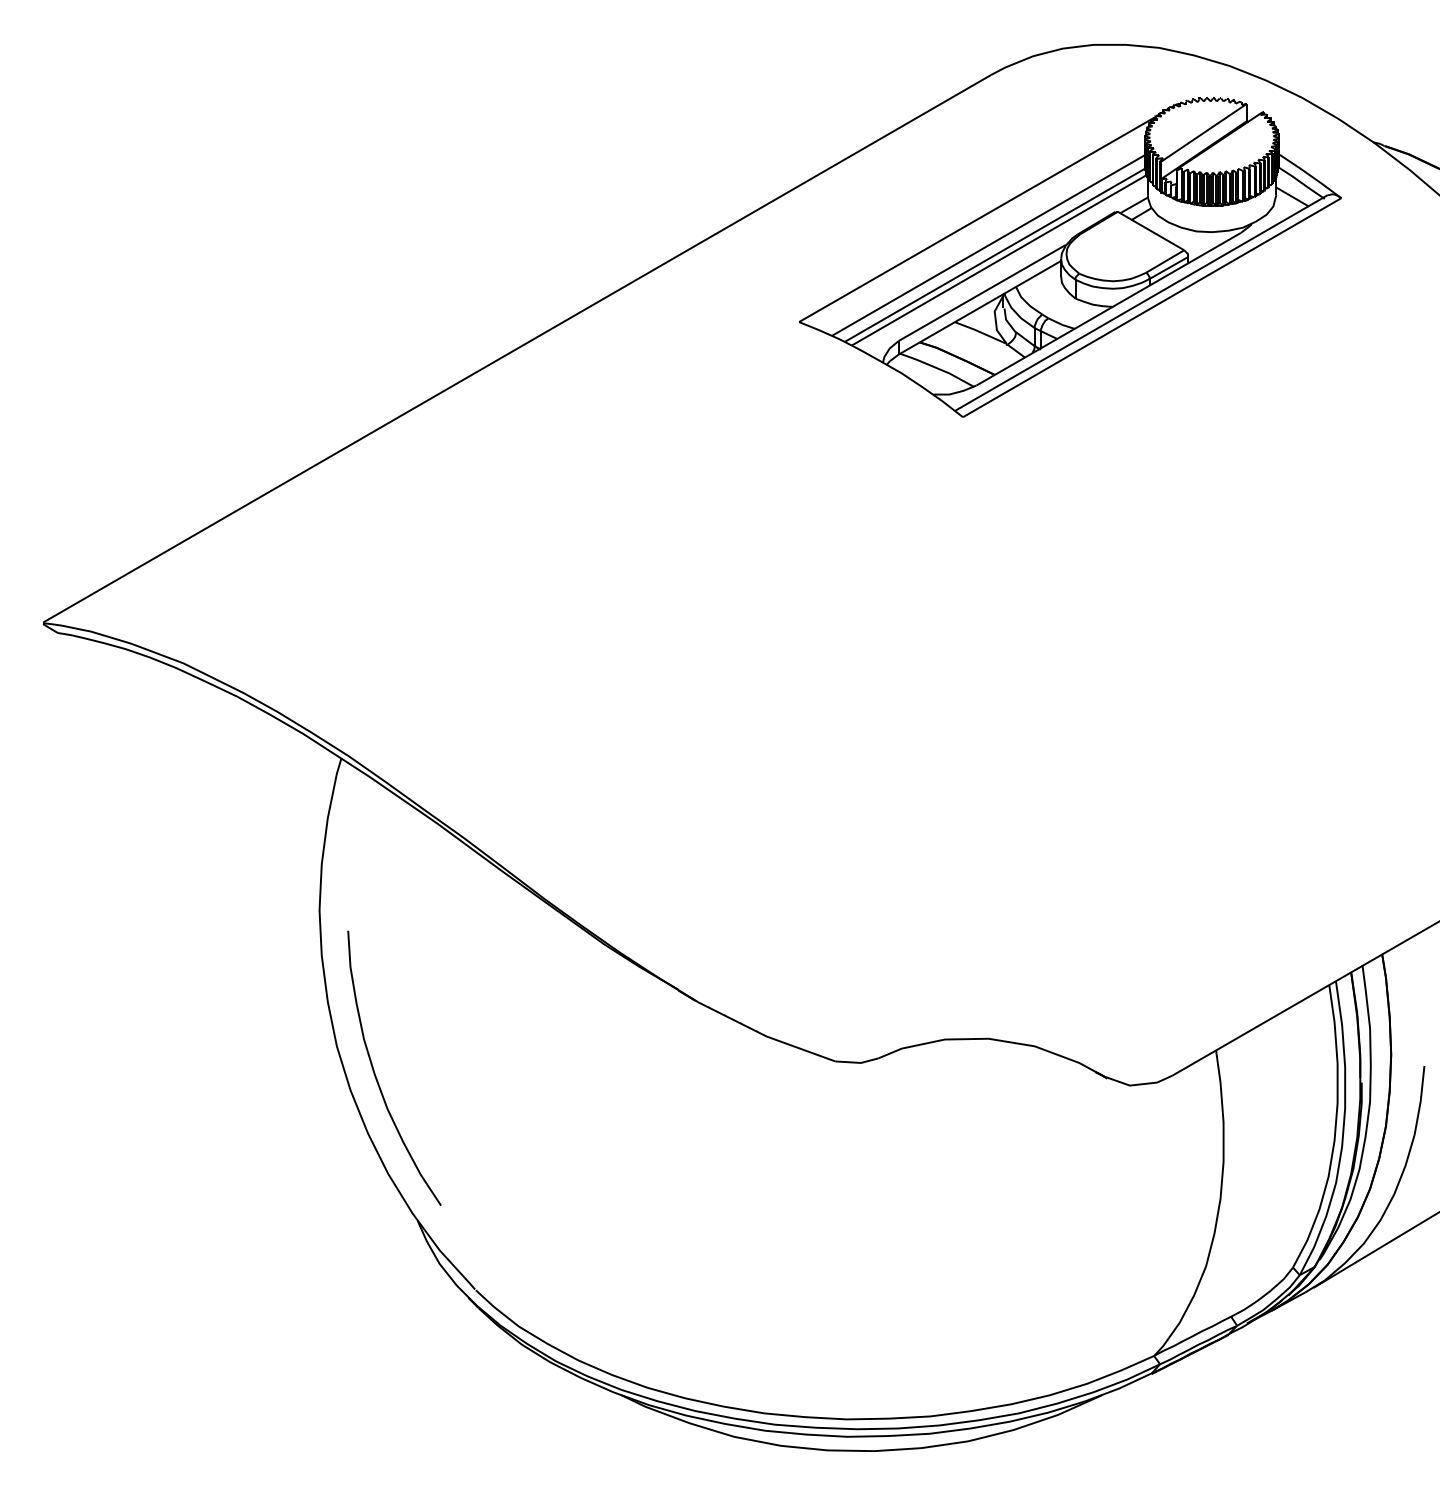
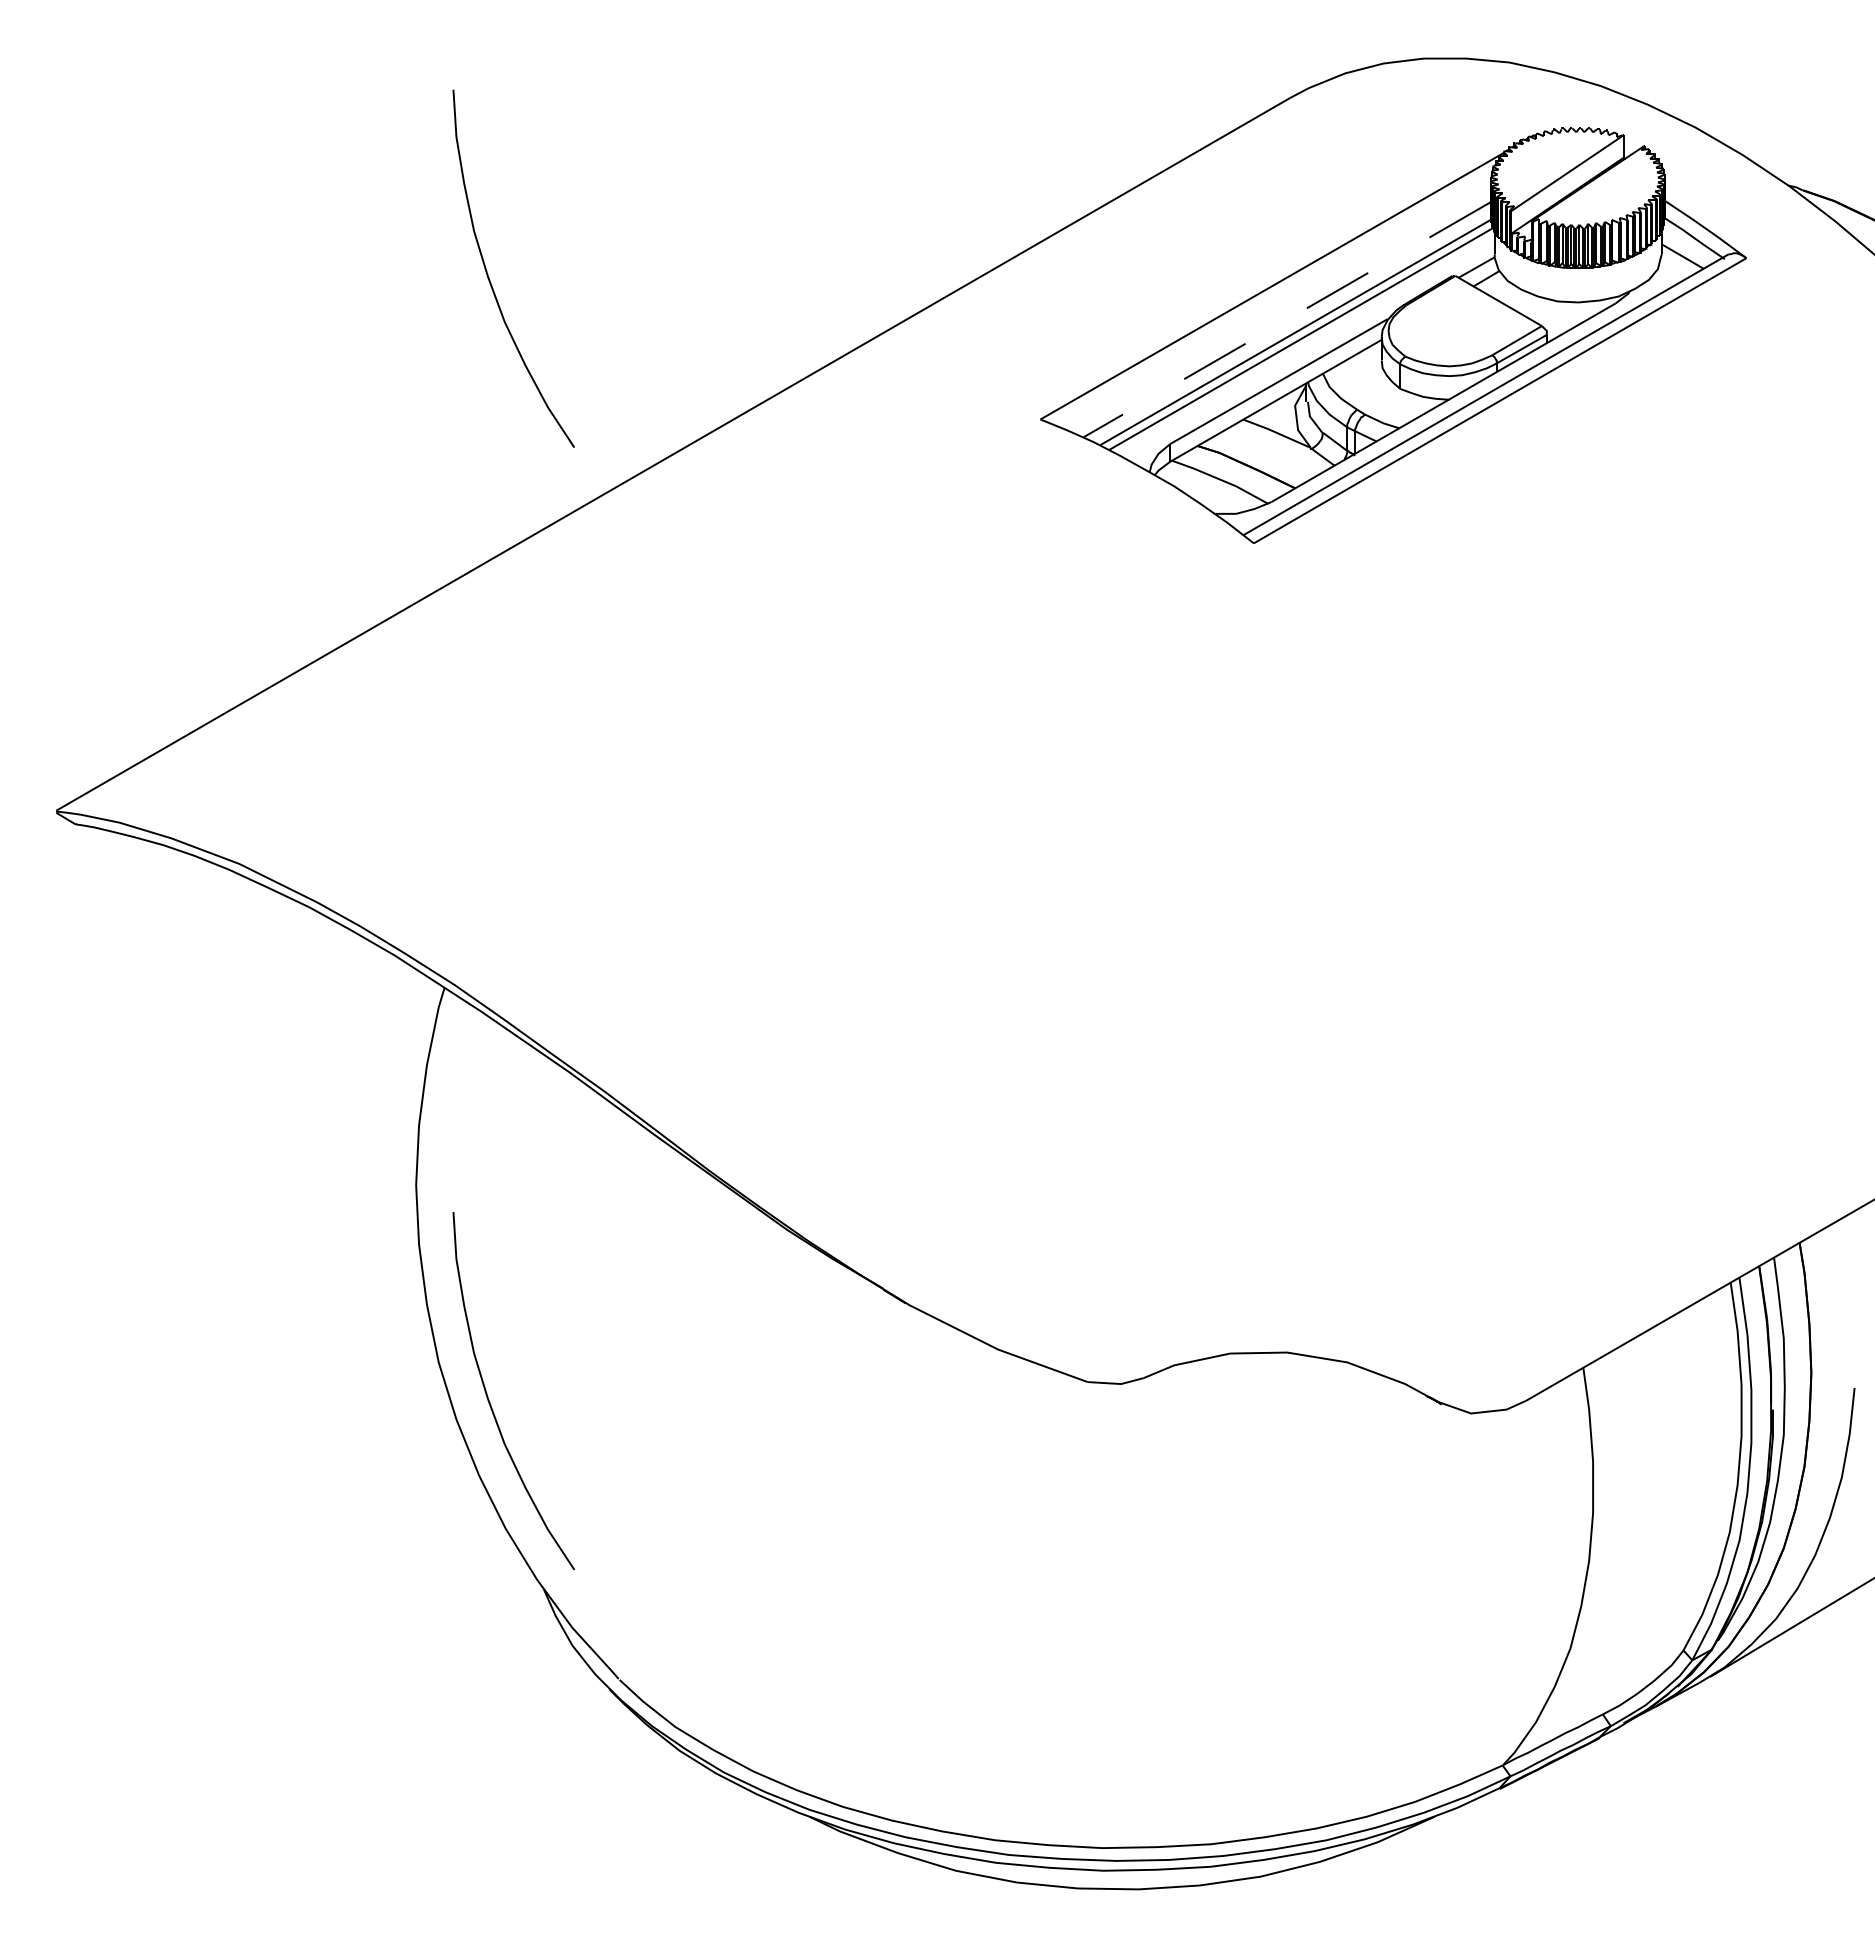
curve: (375, 210) -> (488, 274), added
line: (988, 245) -> (1287, 319), solid -> dashed

